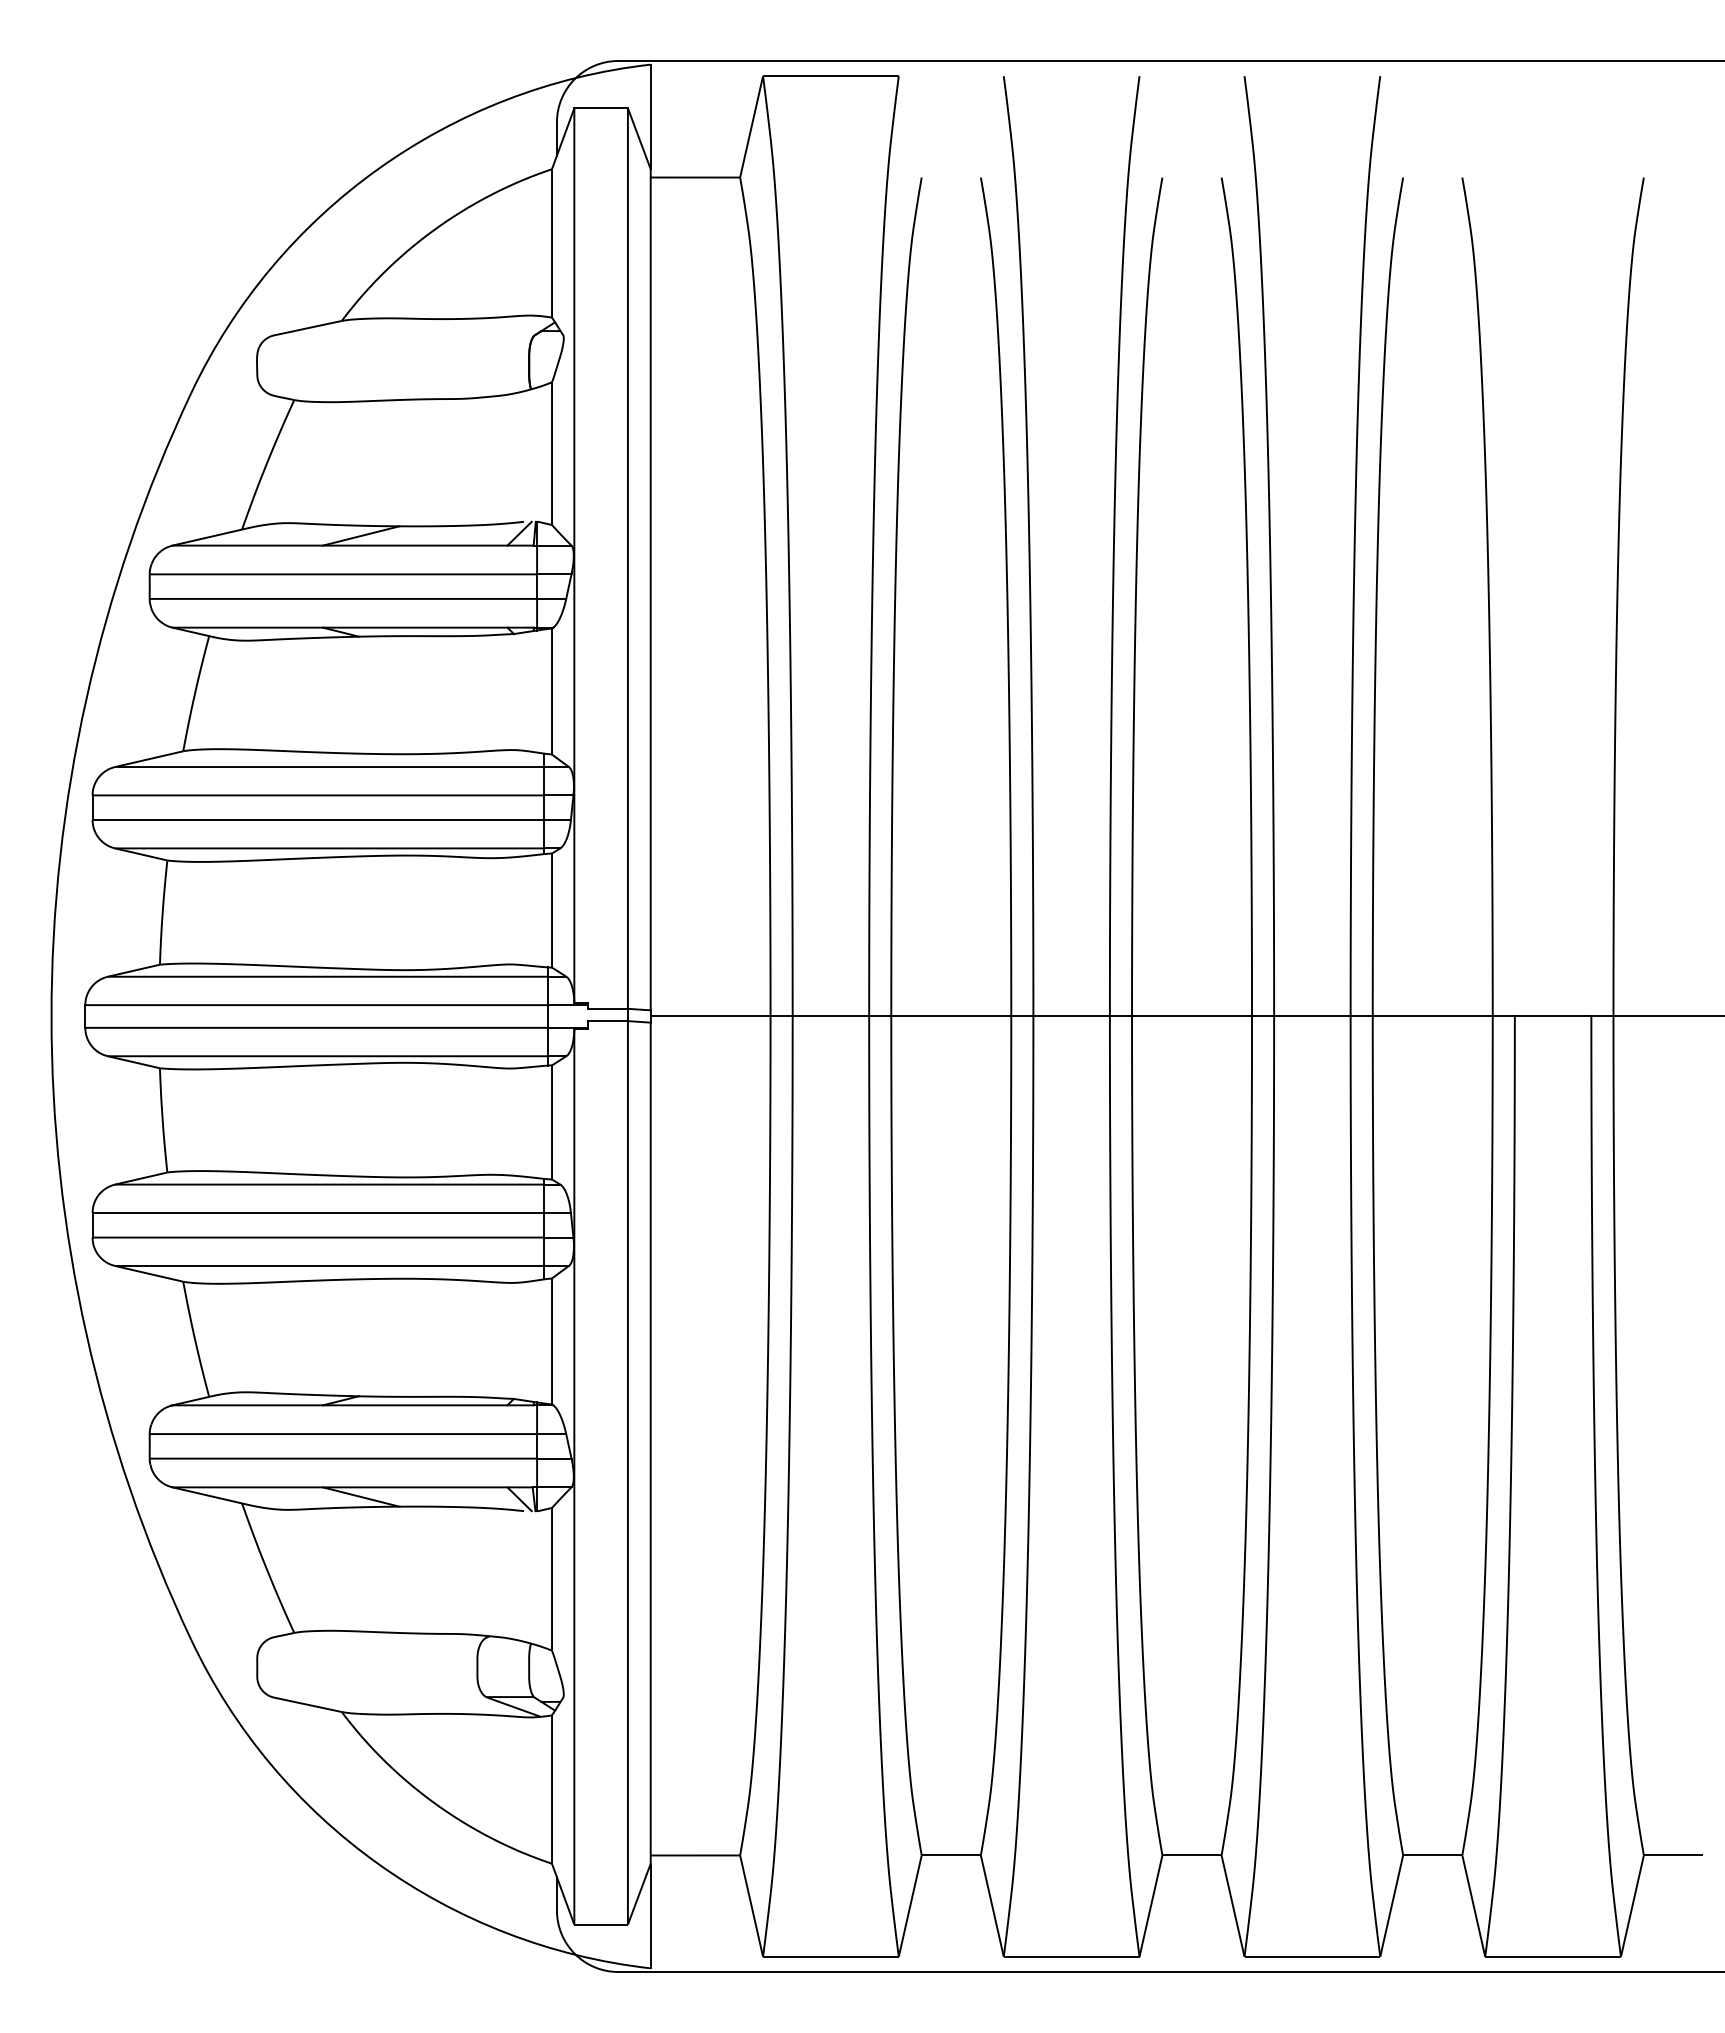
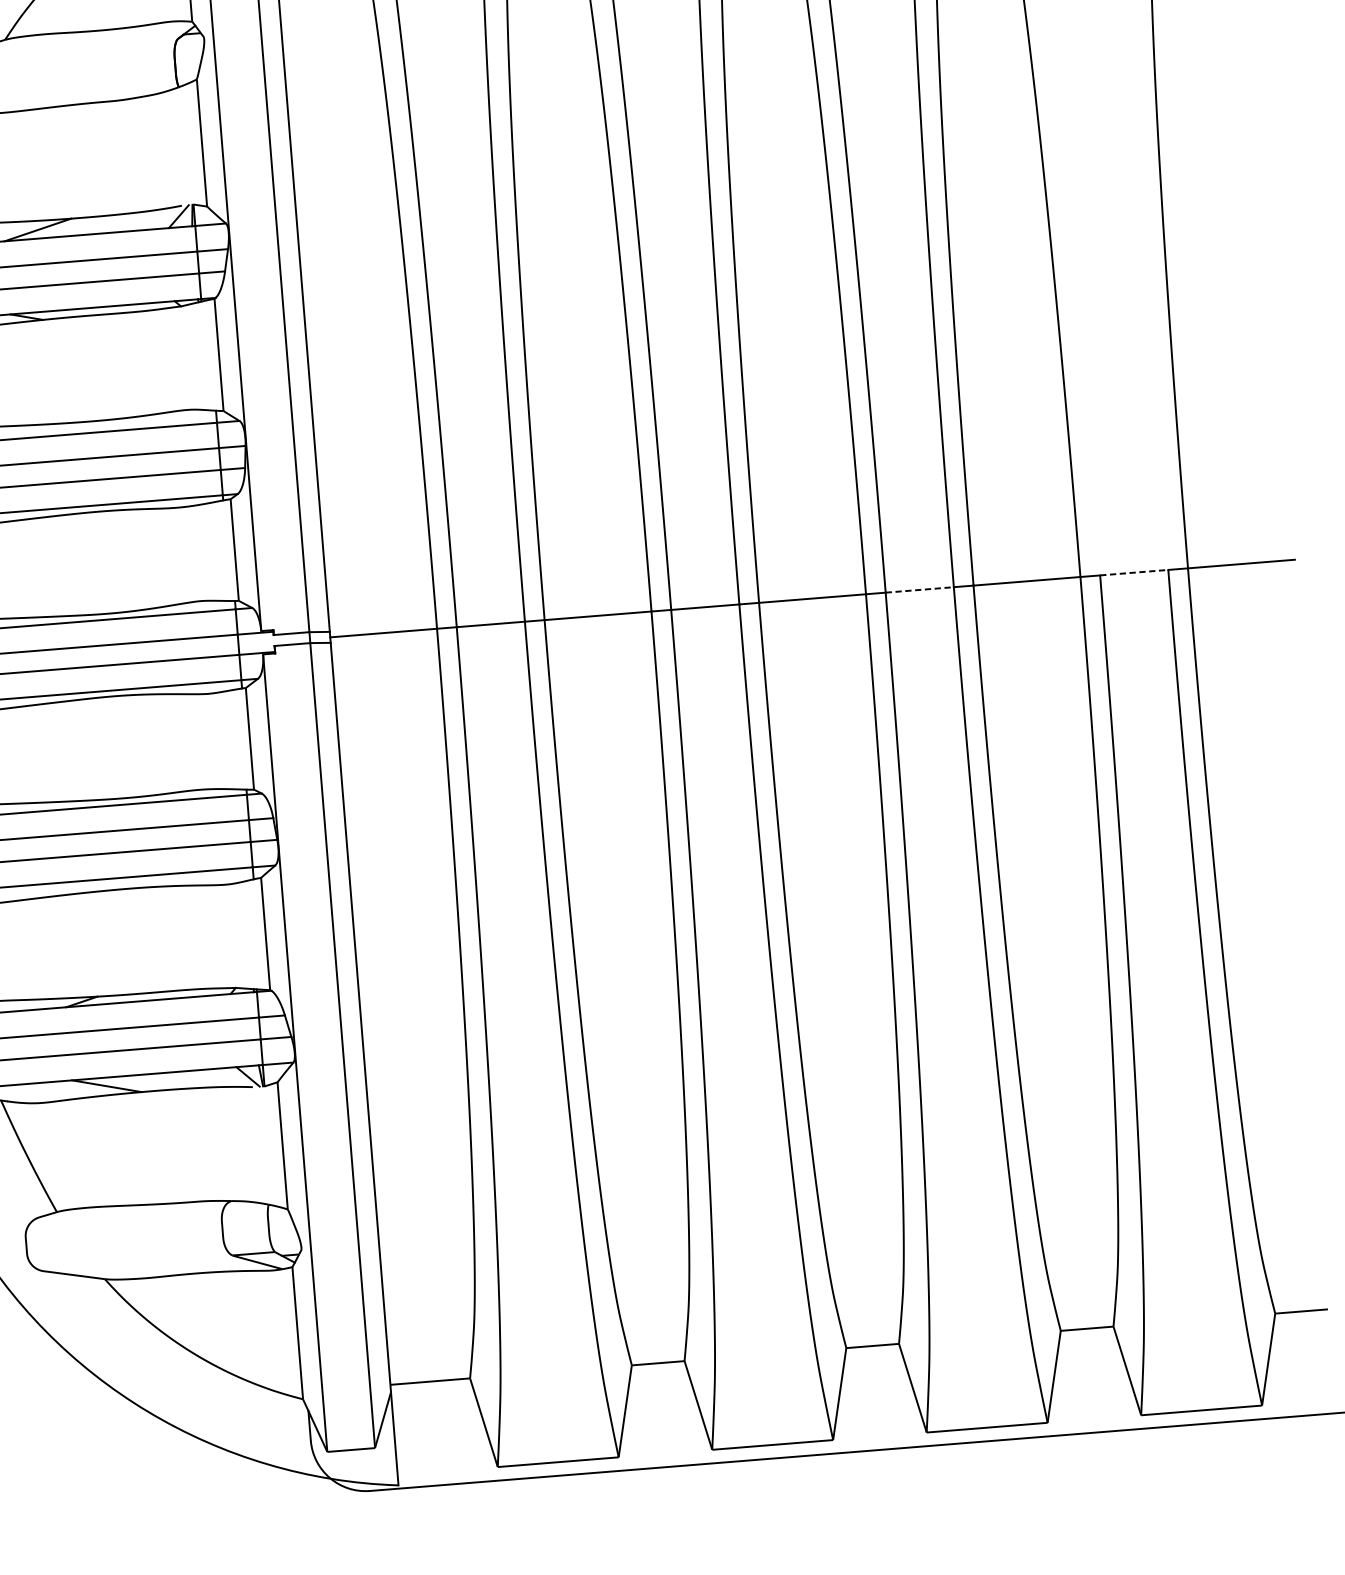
line: (1312, 1016) -> (919, 589), solid -> dashed
line: (1553, 1016) -> (1134, 572), solid -> dashed

